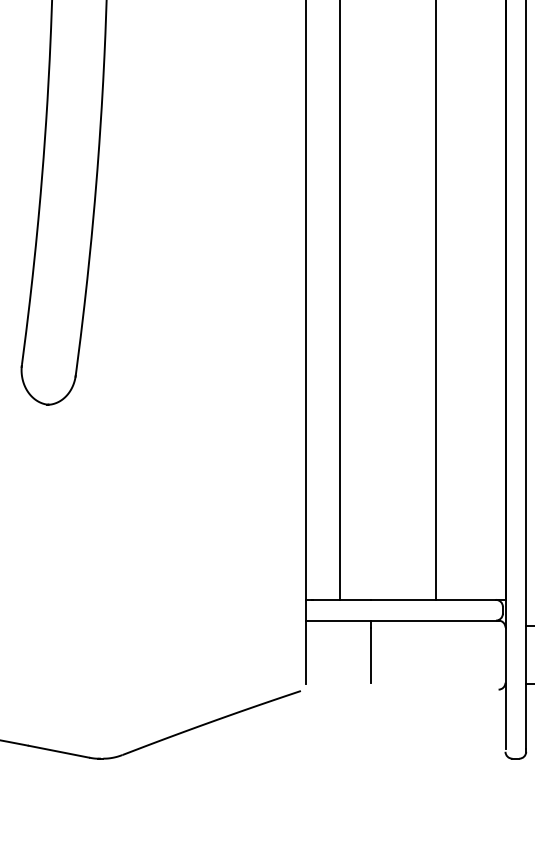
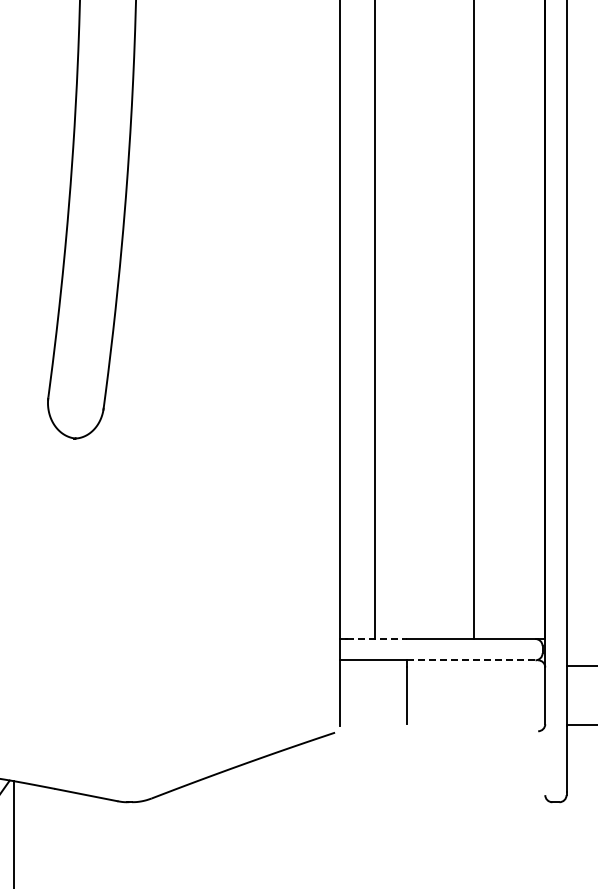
line: (342, 600) -> (377, 639), solid -> dashed
line: (434, 620) -> (472, 660), solid -> dashed
line: (505, 716) -> (545, 758), removed

